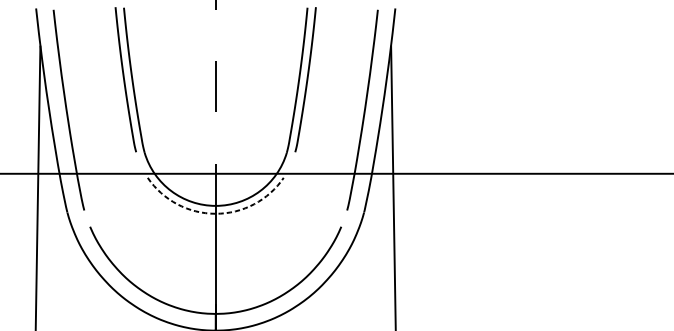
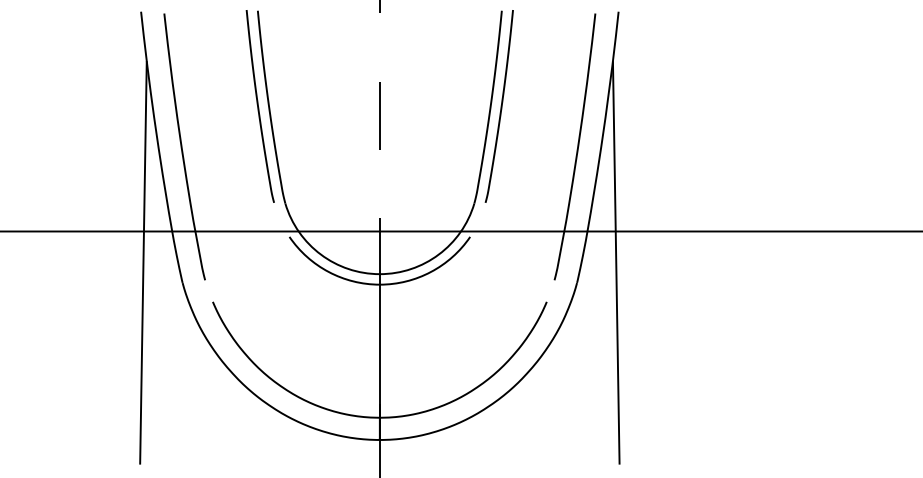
arc: (215, 213) -> (379, 284), dashed -> solid

